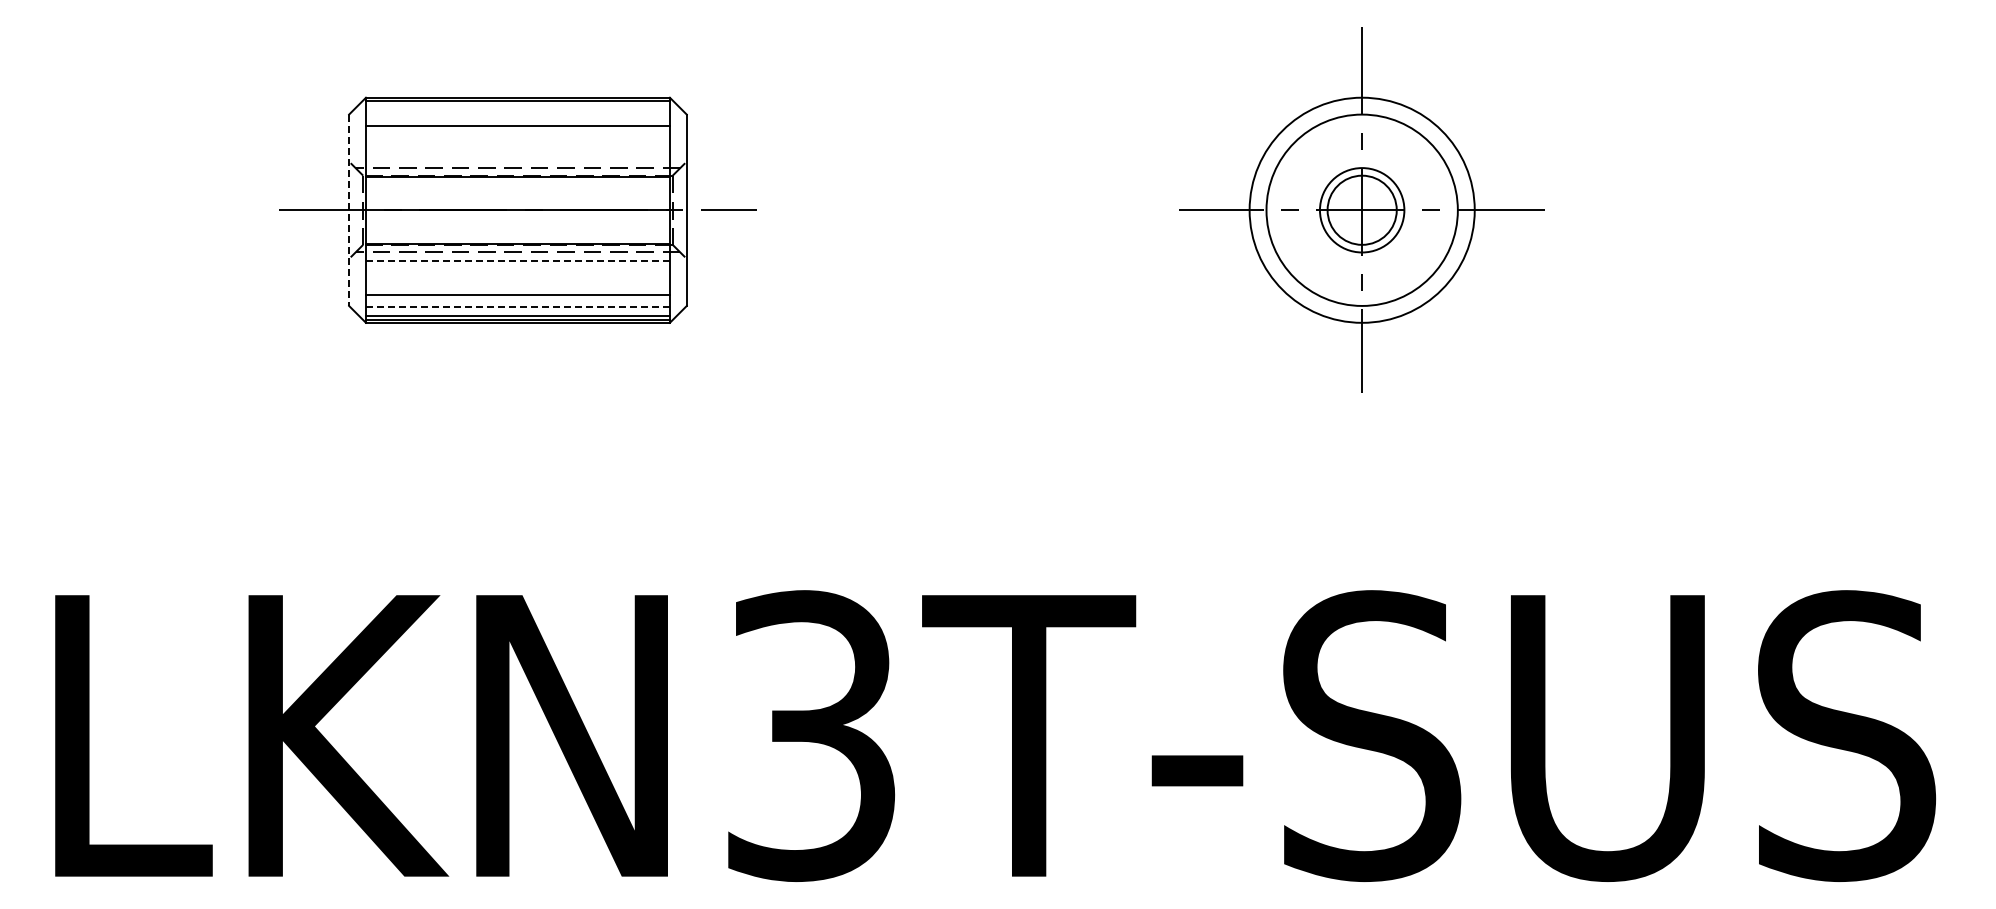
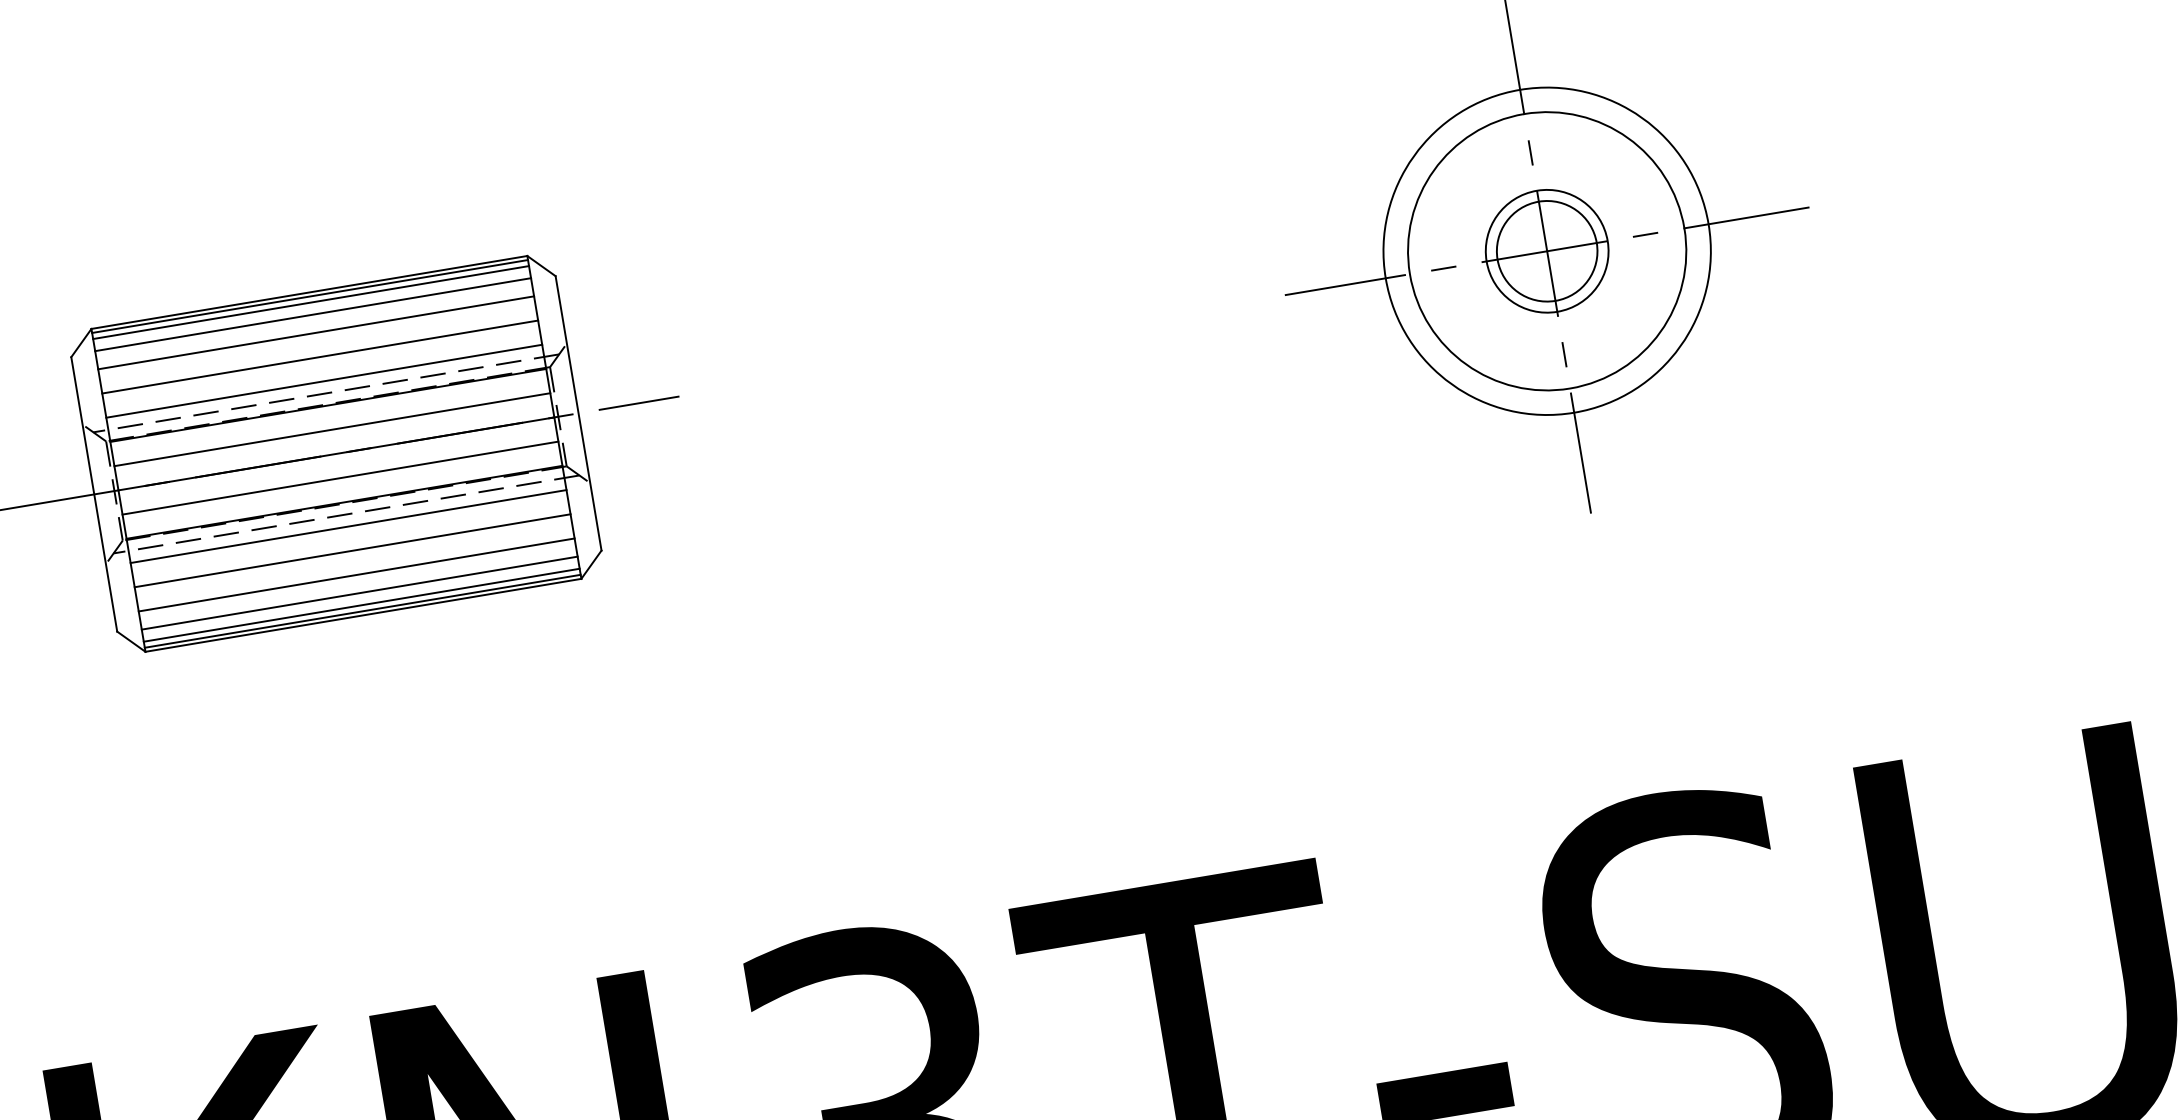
line: (517, 104) -> (310, 302), added
line: (517, 113) -> (312, 315), added
line: (517, 142) -> (319, 356), added
line: (517, 159) -> (323, 381), added
line: (517, 193) -> (331, 429), added
line: (349, 210) -> (94, 494), dashed -> solid
line: (517, 227) -> (339, 478), added
line: (517, 260) -> (347, 526), dashed -> solid
line: (517, 277) -> (351, 550), added
line: (517, 307) -> (359, 593), dashed -> solid

